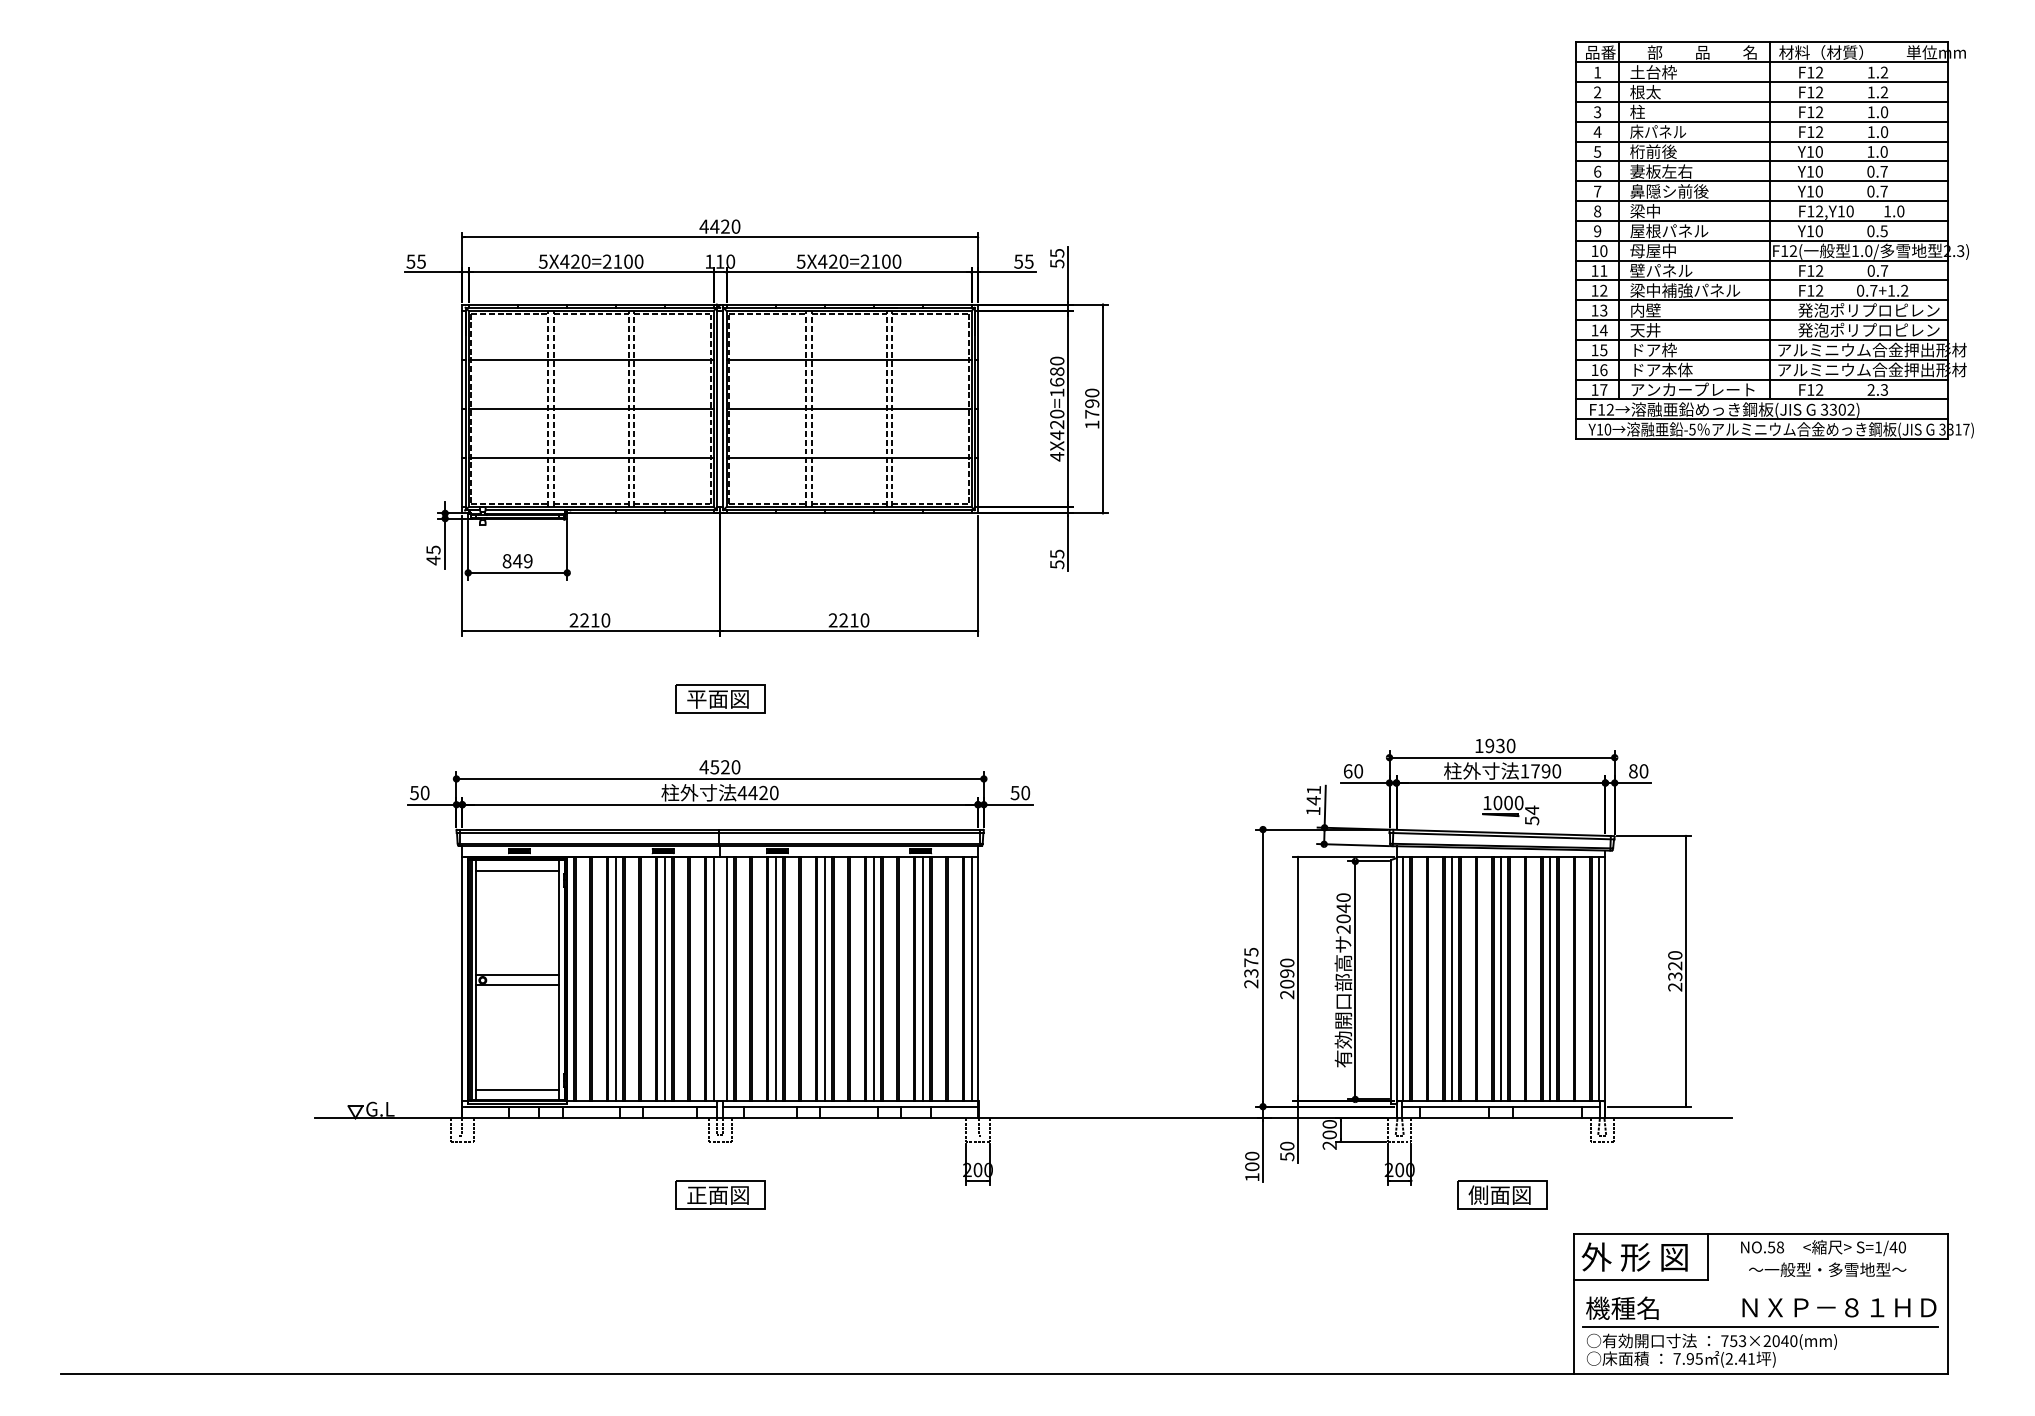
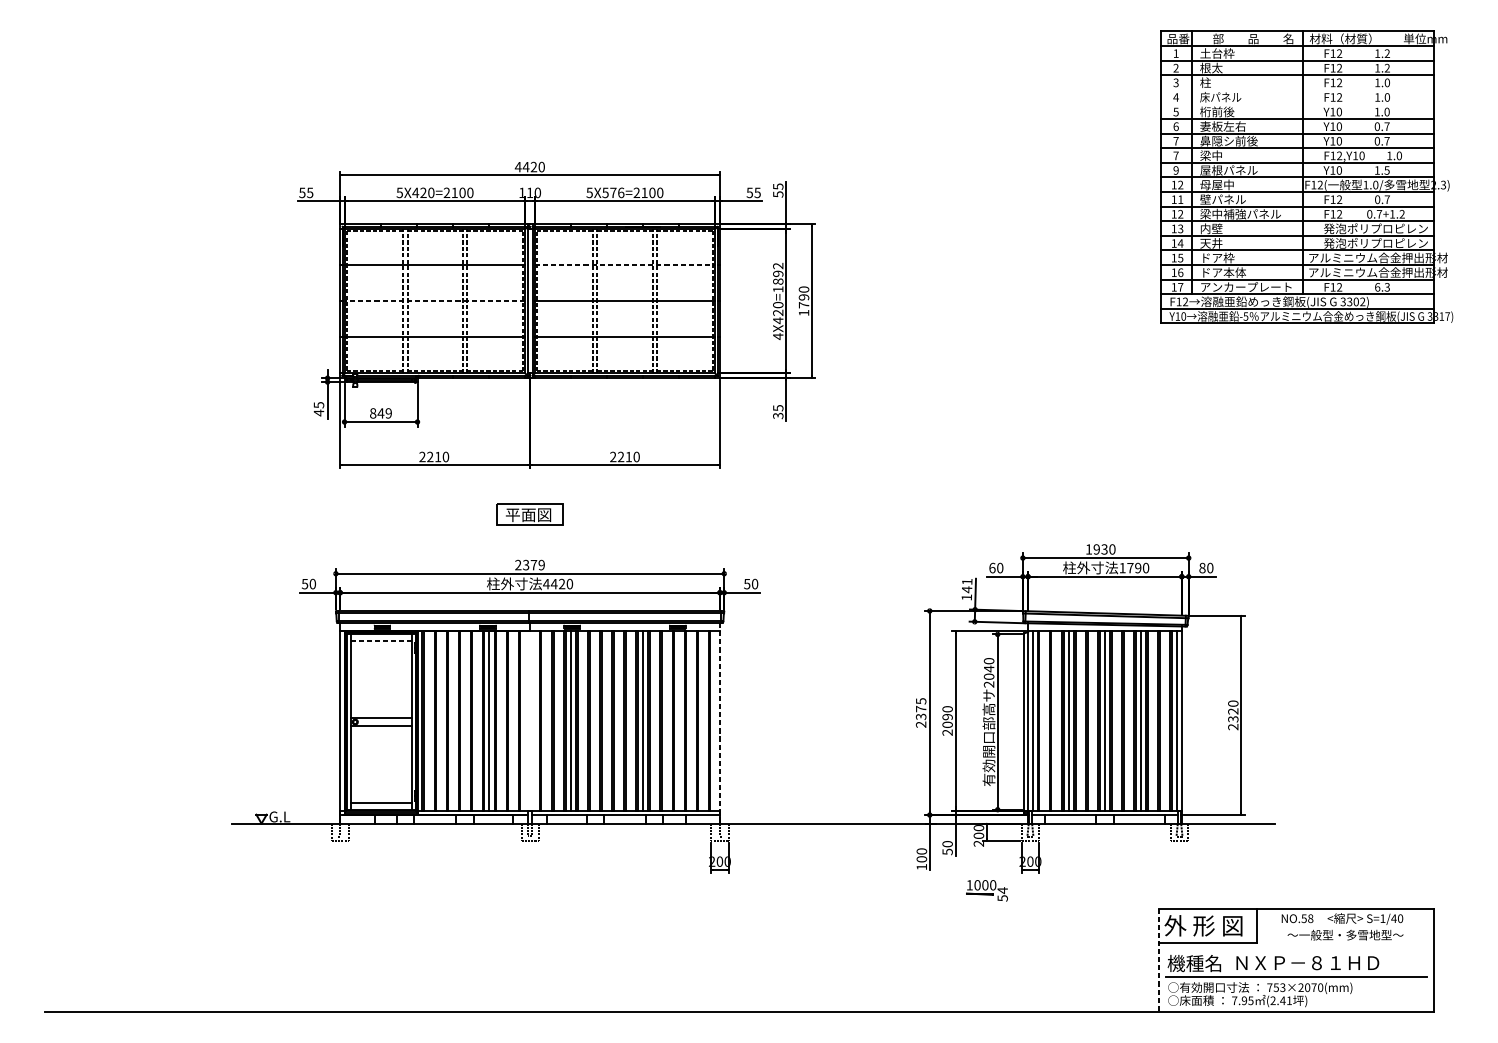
line: (1761, 121) -> (1296, 89), removed
line: (1761, 141) -> (1296, 104), removed
text: (1597, 211) -> (1176, 155), 8 -> 7
text: (1870, 231) -> (1377, 170), 0.5 -> 1.5
text: (1603, 251) -> (1180, 185), 10 -> 12
text: (832, 261) -> (612, 192), 5X420=2100 -> 5X576=2100
line: (849, 359) -> (625, 264), solid -> dashed
text: (1057, 371) -> (778, 273), 4X420=1680 -> 4X420=1892
text: (1870, 389) -> (1377, 286), 2.3 -> 6.3
line: (591, 408) -> (435, 300), solid -> dashed
text: (1056, 564) -> (777, 415), 55 -> 35
text: (719, 767) -> (529, 565), 4520 -> 2379
part: (1510, 810) -> (986, 890), moved
line: (518, 870) -> (381, 641), solid -> dashed
line: (615, 978) -> (453, 720), removed
line: (713, 978) -> (525, 720), removed
line: (726, 978) -> (534, 720), removed
line: (824, 978) -> (606, 720), removed
line: (922, 978) -> (679, 720), removed
line: (971, 978) -> (715, 720), removed
line: (978, 982) -> (720, 723), solid -> dashed
part: (720, 1194) -> (530, 879), removed
part: (1502, 1194) -> (1106, 879), removed
line: (1574, 1304) -> (1159, 960), solid -> dashed
text: (1839, 1307) -> (1307, 962), moved
text: (1784, 1340) -> (1313, 987), 753×2040(mm) -> 753×2070(mm)

